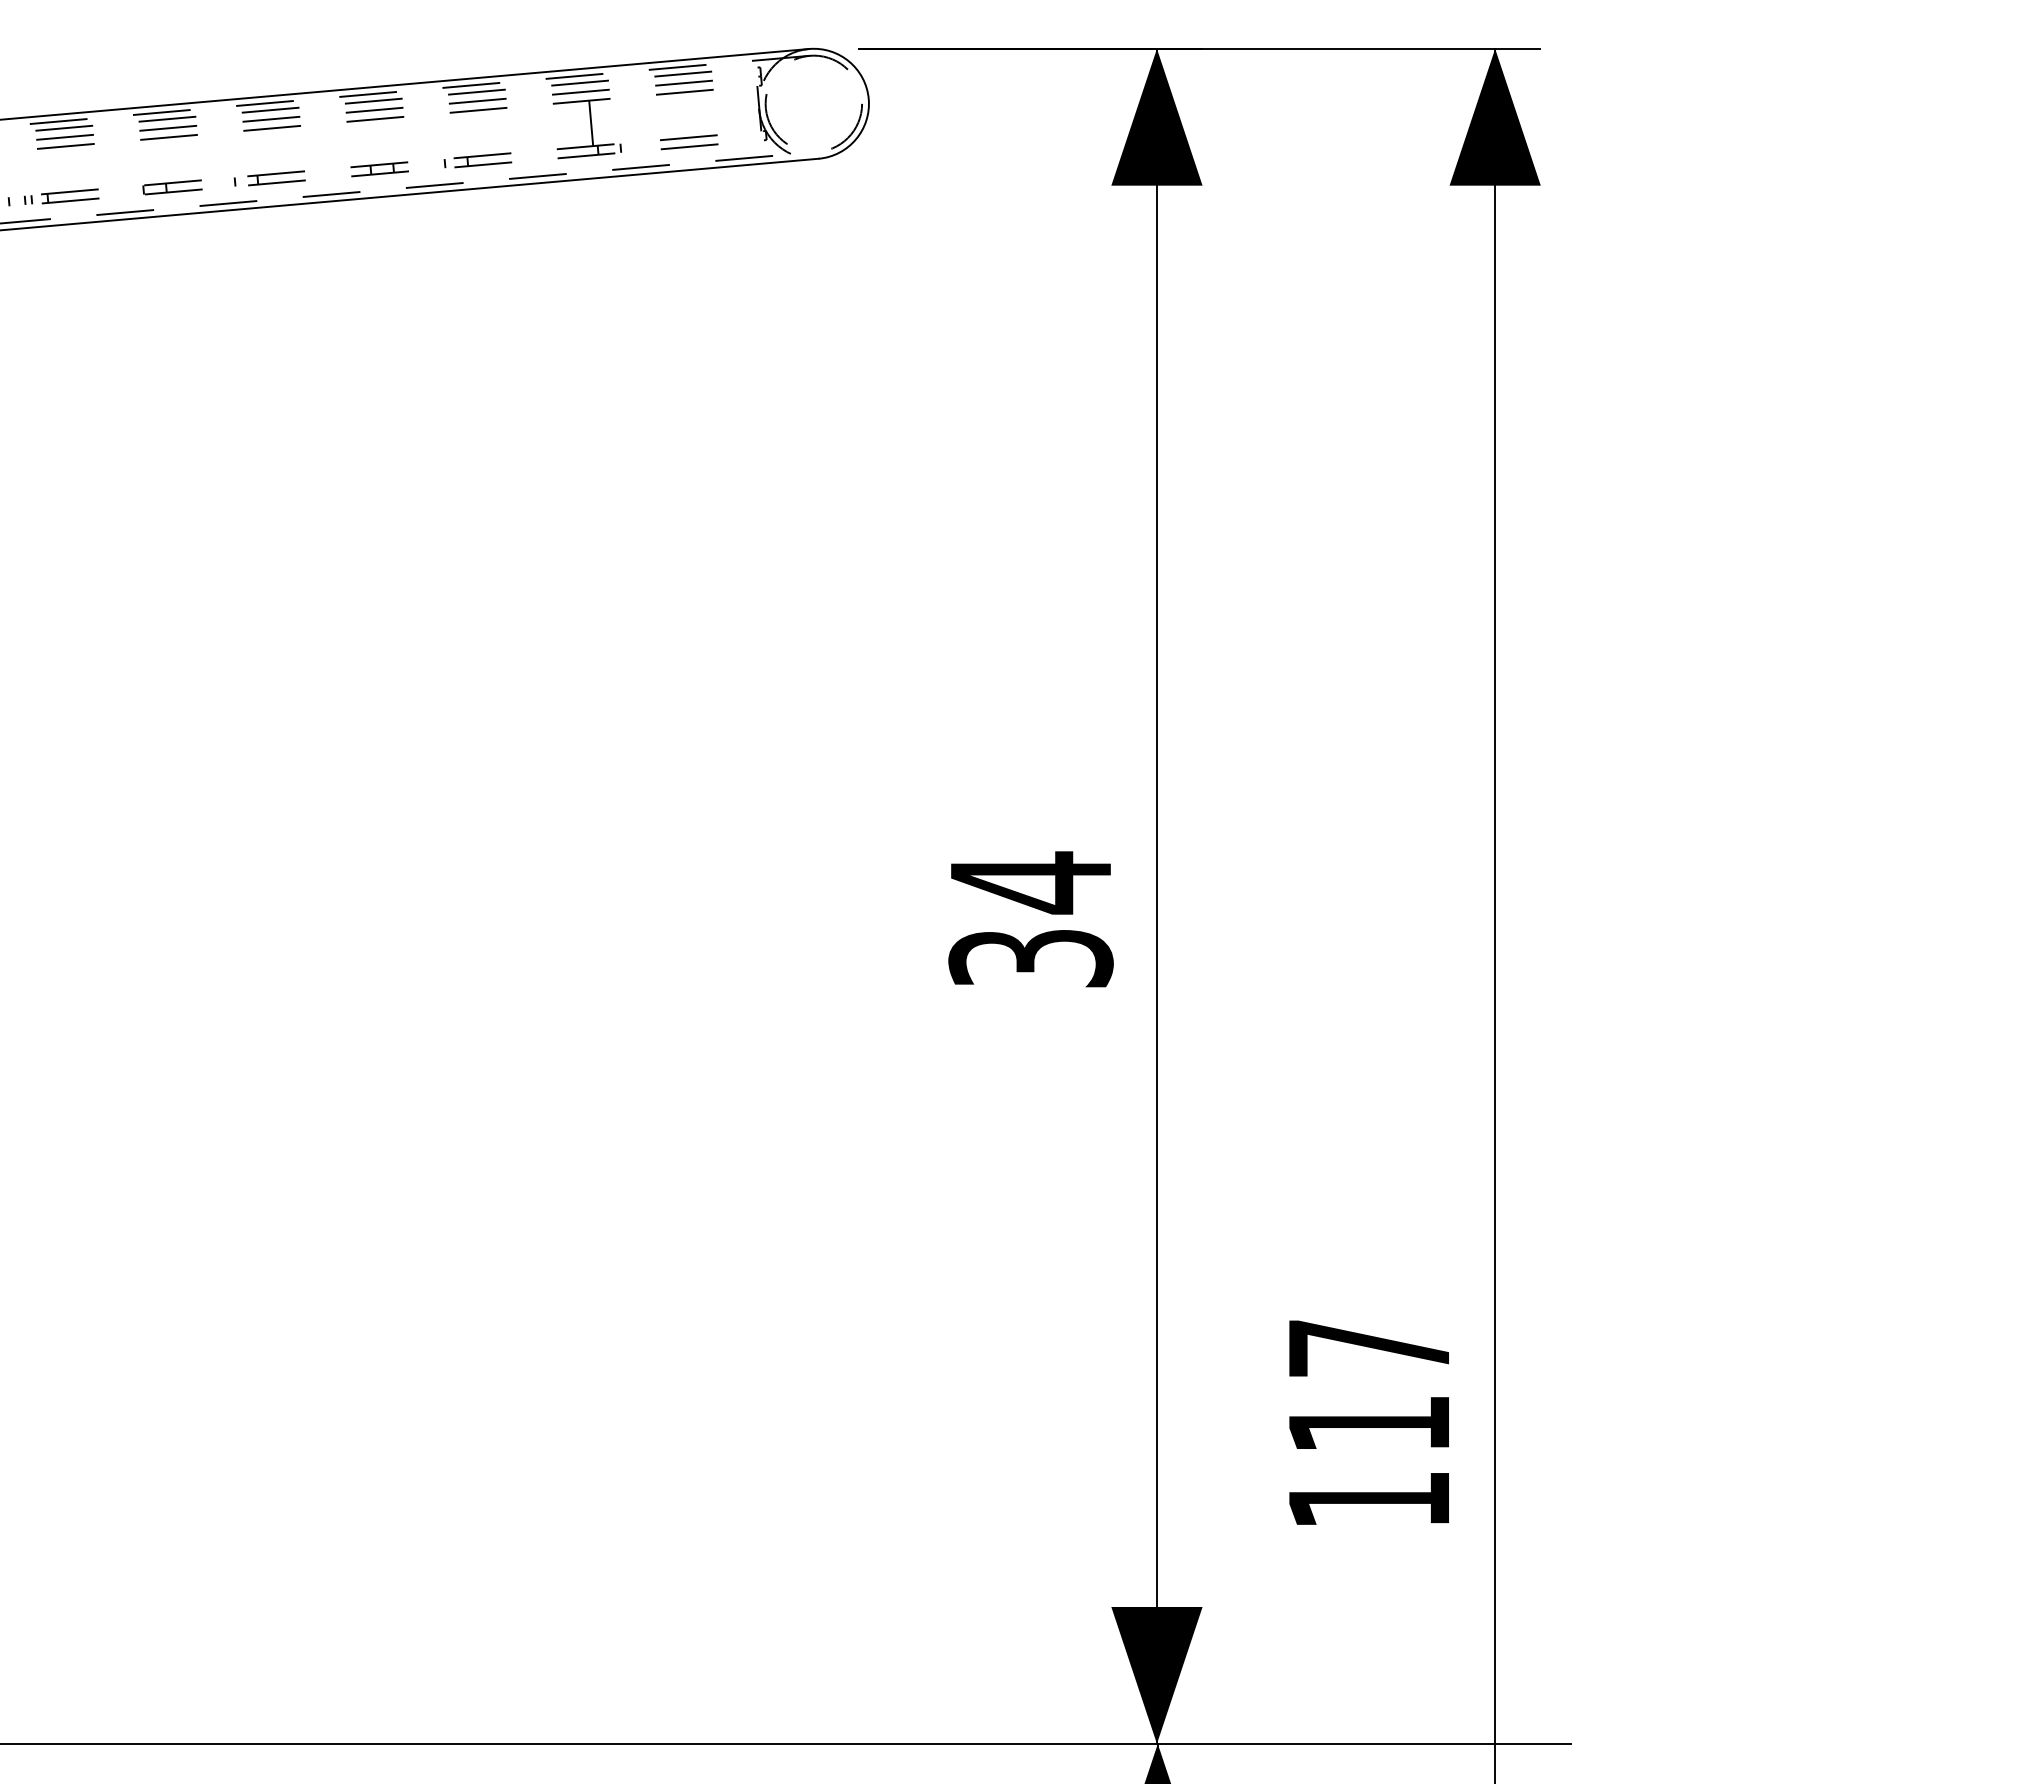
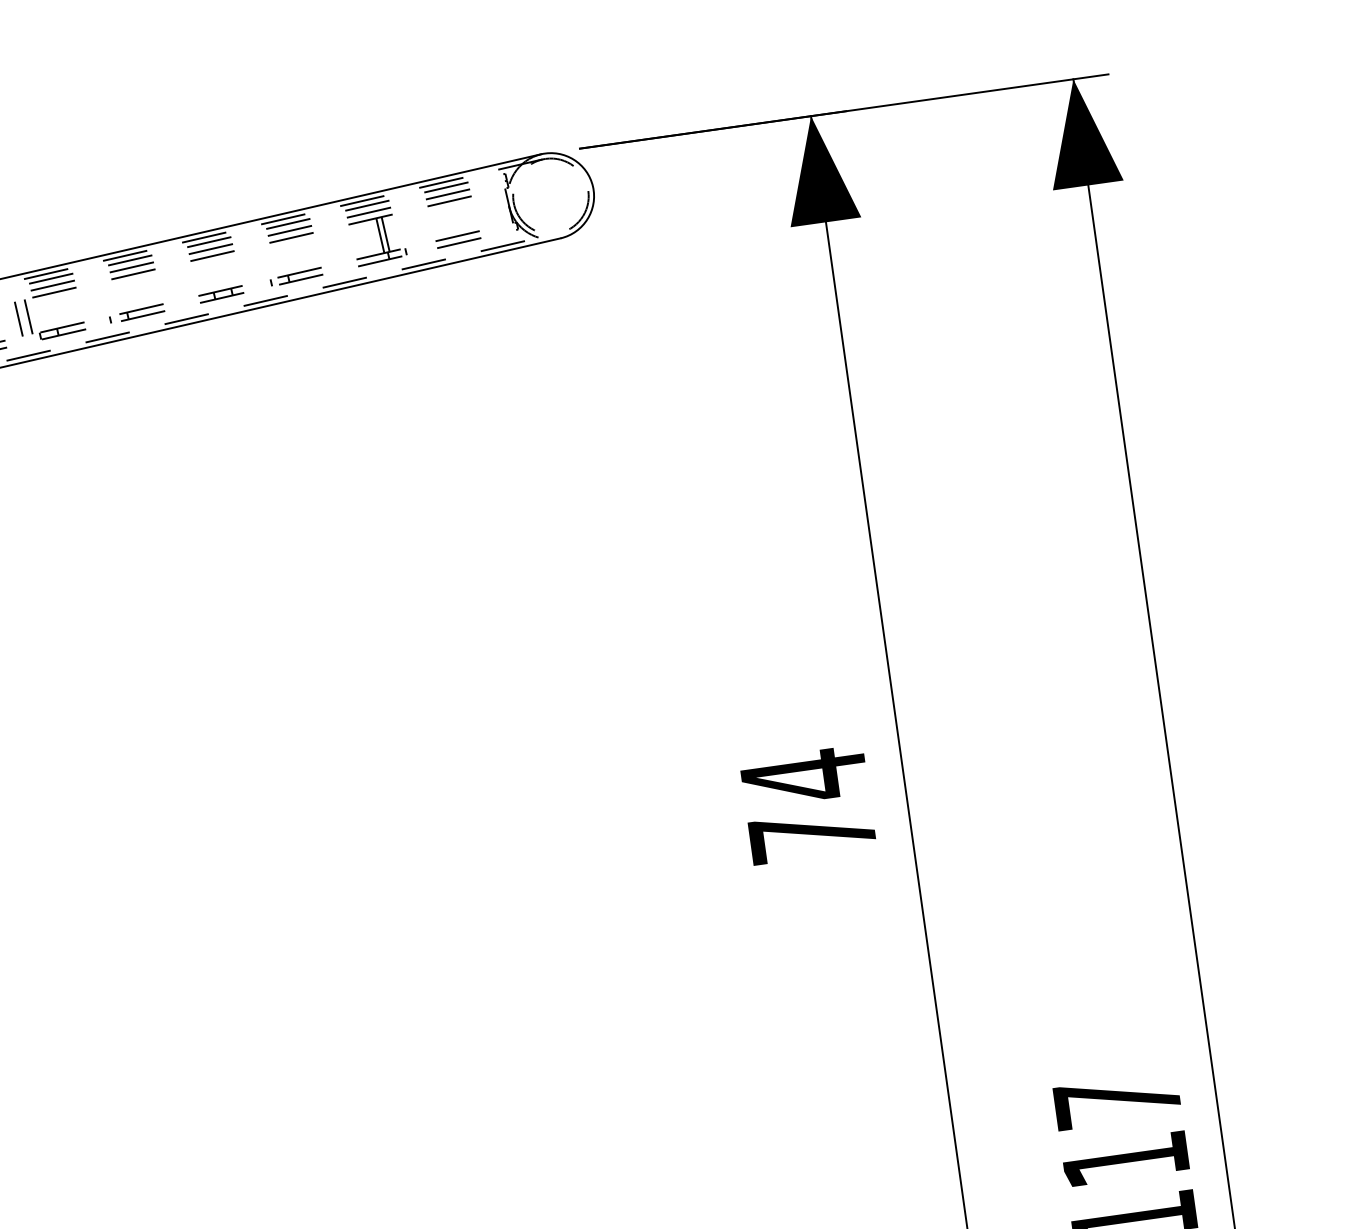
line: (598, 122) -> (385, 234), added
line: (132, 163) -> (28, 316), added
line: (119, 164) -> (18, 319), added
text: (1030, 958) -> (812, 835), 34 -> 74

